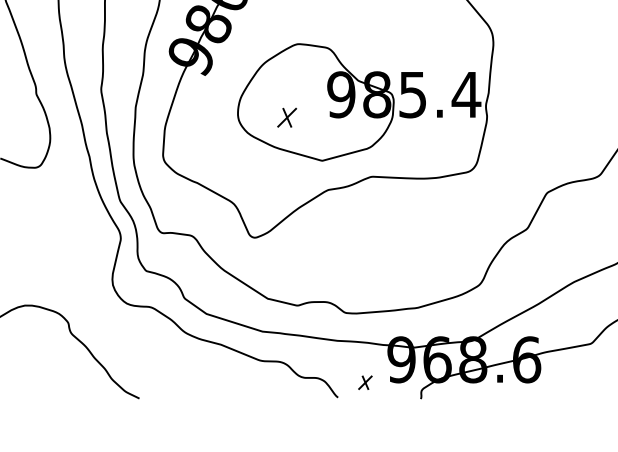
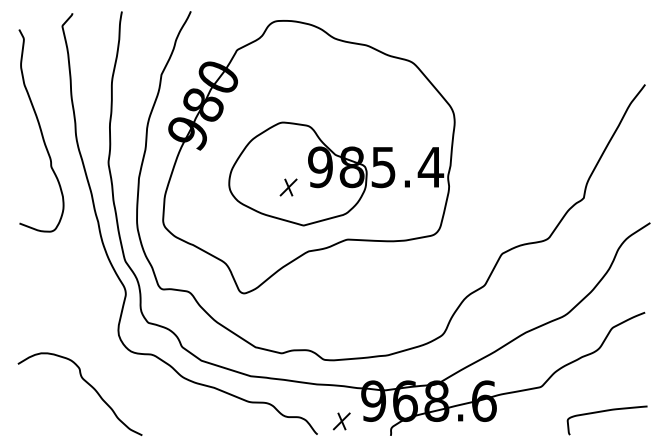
part: (286, 117) -> (288, 187), moved
part: (365, 382) -> (341, 421), size x1.43

